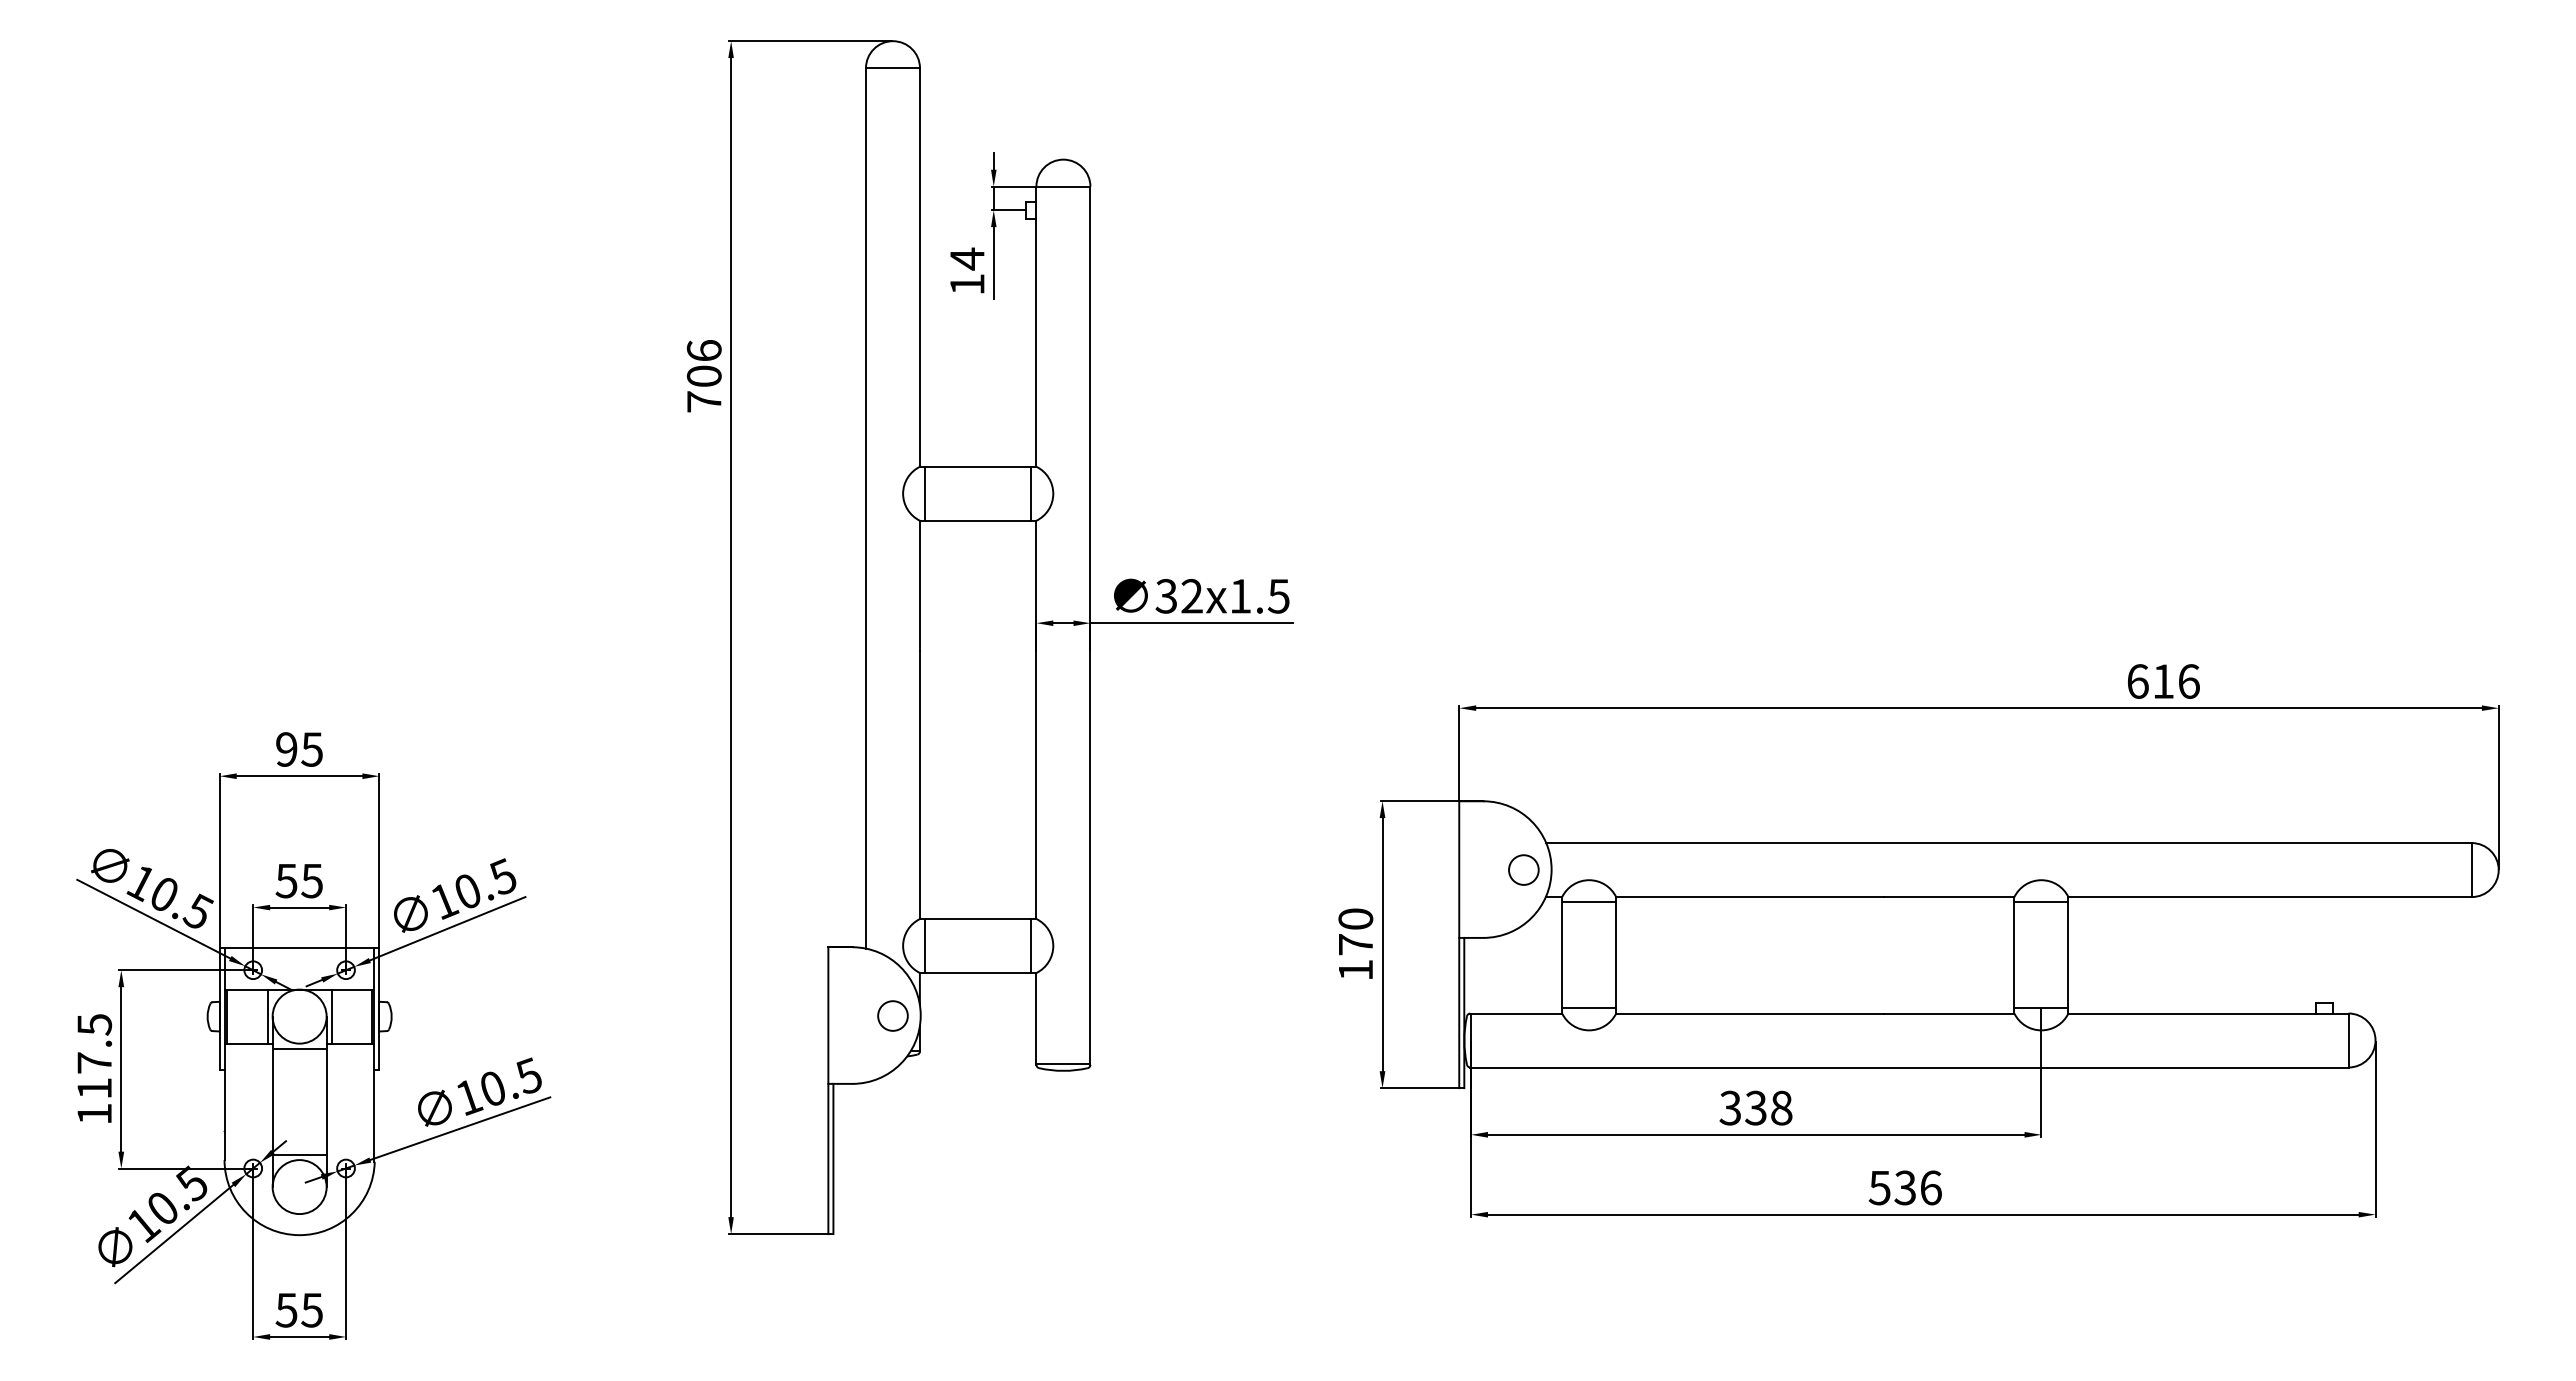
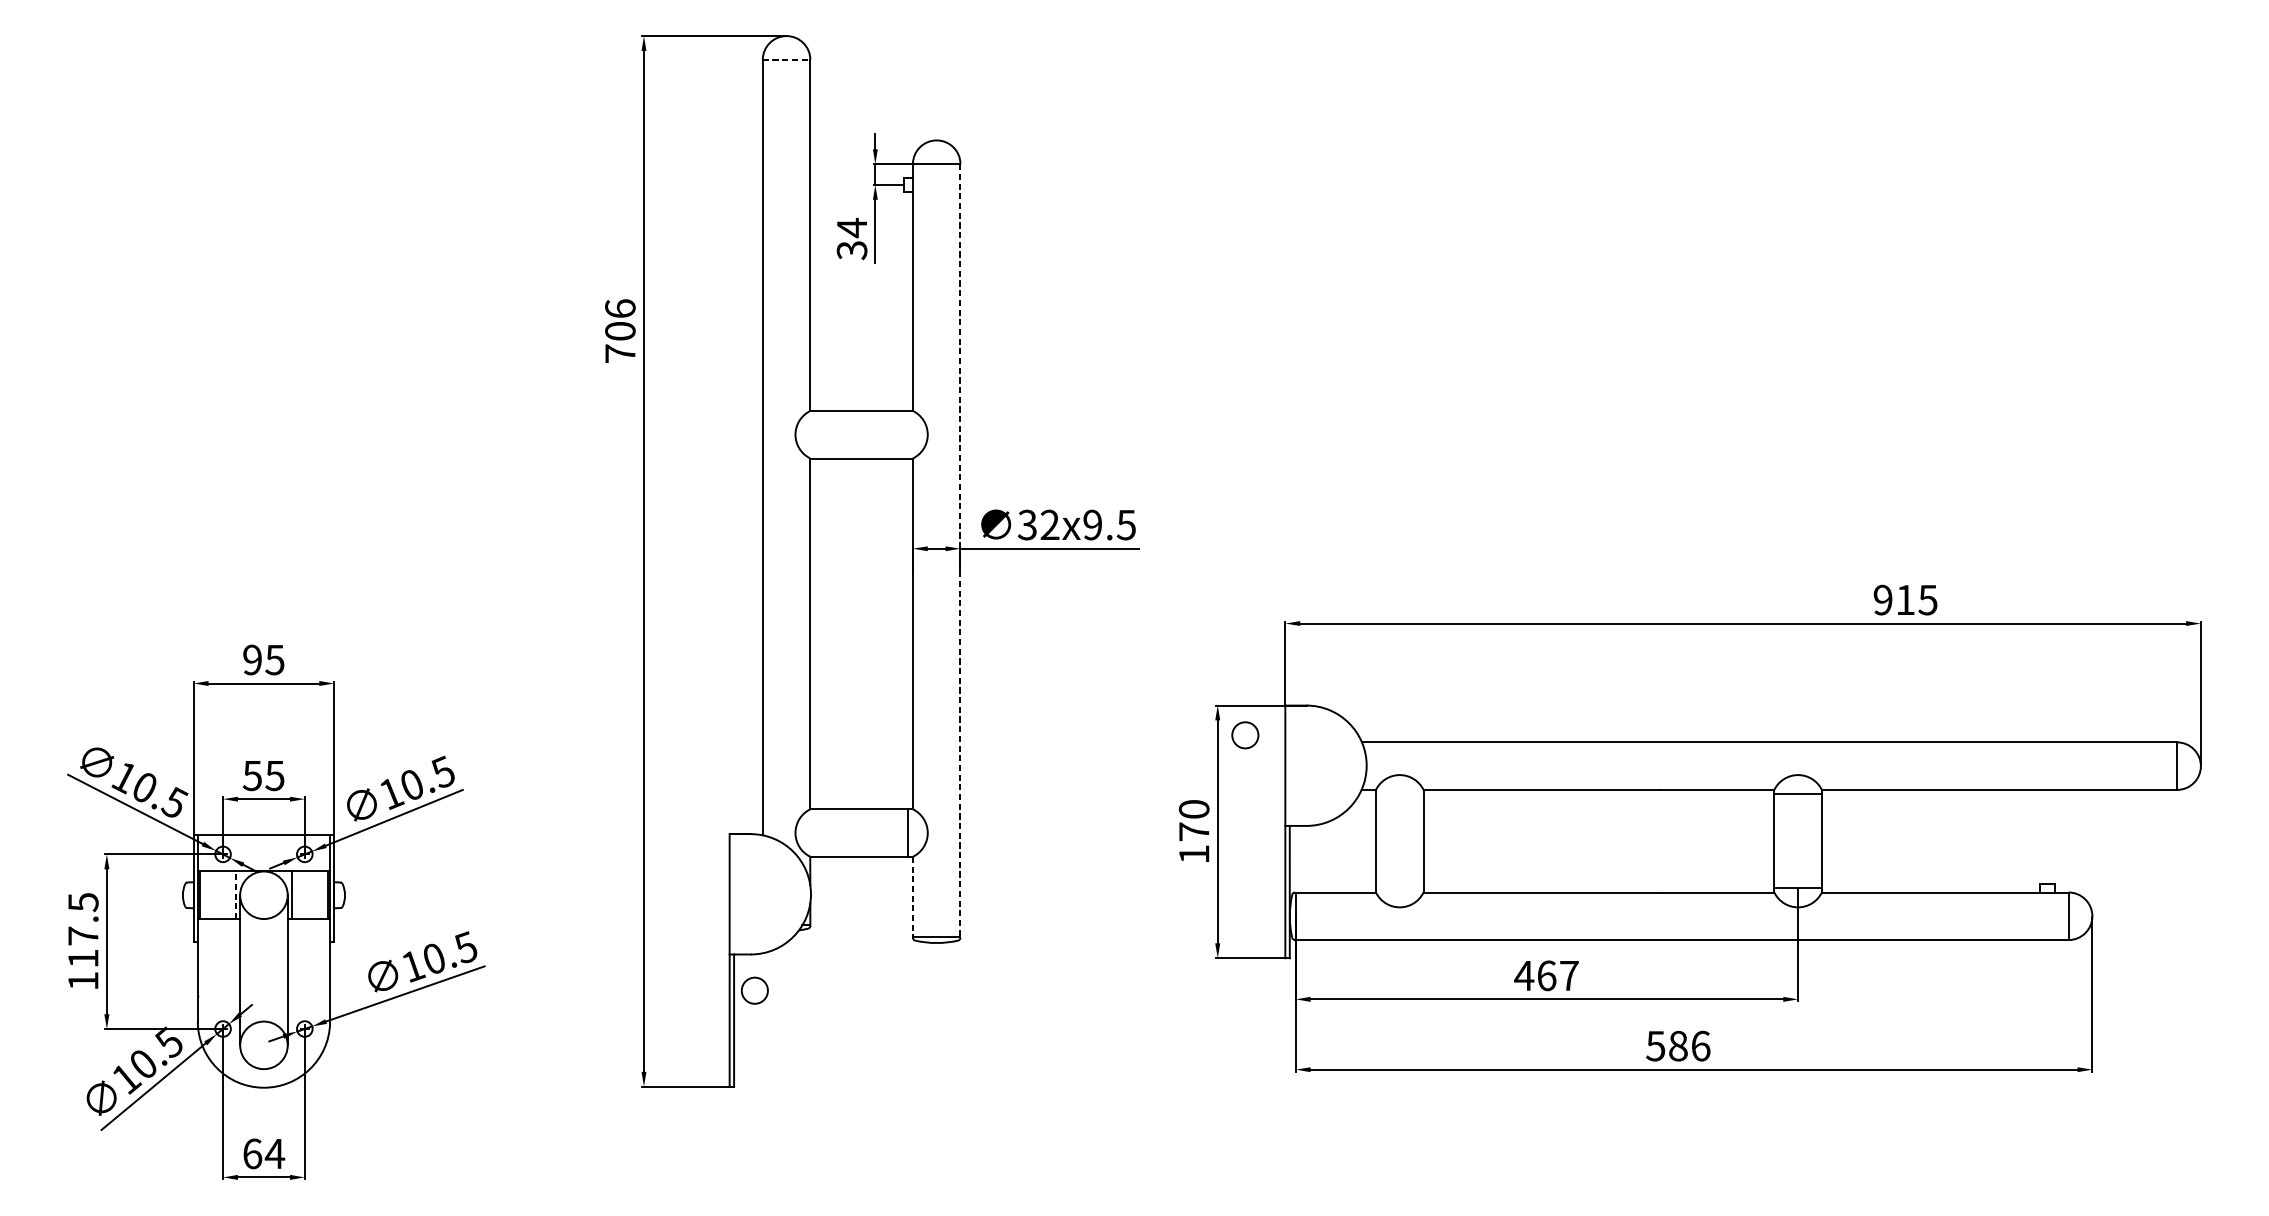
line: (892, 68) -> (786, 60), solid -> dashed
text: (967, 284) -> (852, 250), 14 -> 34
line: (925, 493) -> (815, 434), removed
line: (1031, 493) -> (908, 434), removed
text: (1240, 595) -> (1092, 524), 32x1.5 -> 32x9.5
line: (1090, 626) -> (960, 551), solid -> dashed
text: (2163, 681) -> (1905, 600), 616 -> 915
circle: (1523, 869) -> (1245, 734), moved
line: (1589, 902) -> (1400, 794), removed
line: (925, 946) -> (815, 833), removed
line: (1589, 1008) -> (1400, 888), removed
circle: (892, 1015) -> (754, 990), moved
line: (267, 1016) -> (235, 895), solid -> dashed
line: (1036, 1018) -> (912, 896), solid -> dashed
line: (299, 1048) -> (263, 923), removed
text: (1755, 1107) -> (1546, 975), 338 -> 467
line: (299, 1155) -> (263, 1017), removed
text: (1905, 1187) -> (1678, 1045), 536 -> 586
text: (299, 1309) -> (263, 1153), 55 -> 64

